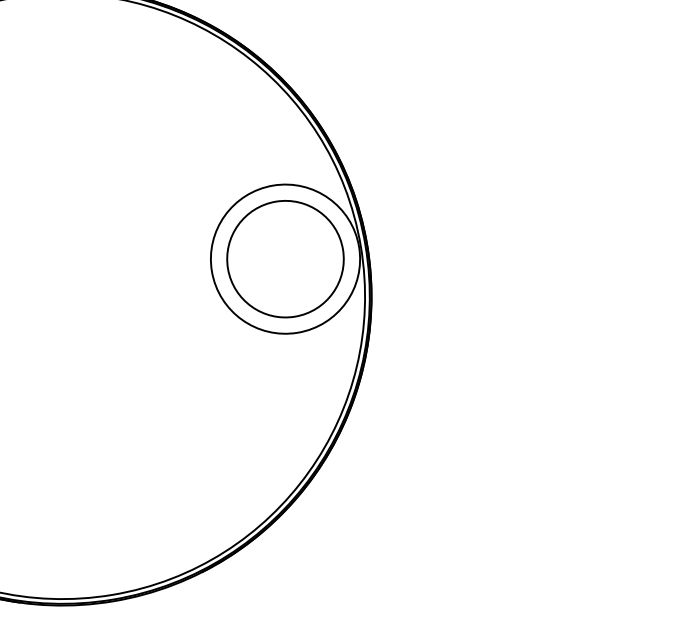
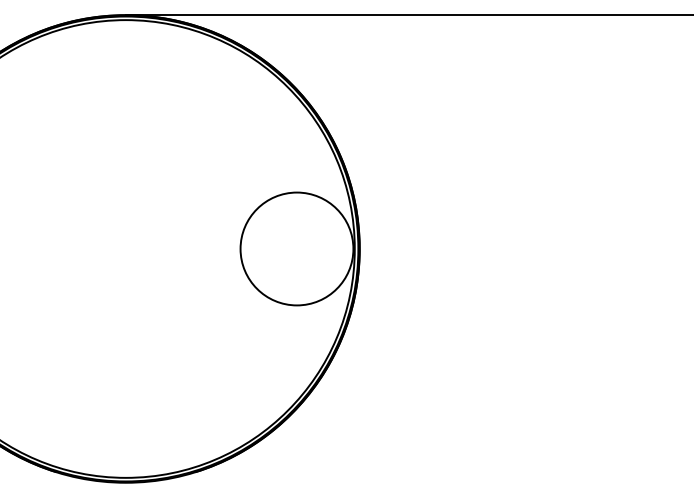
circle: (284, 258) -> (296, 248), removed

